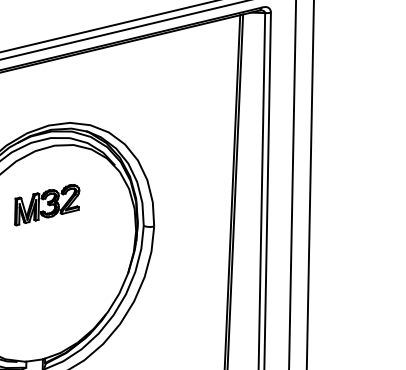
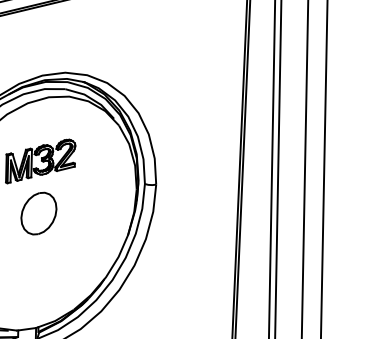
part: (45, 253) -> (38, 213), added

